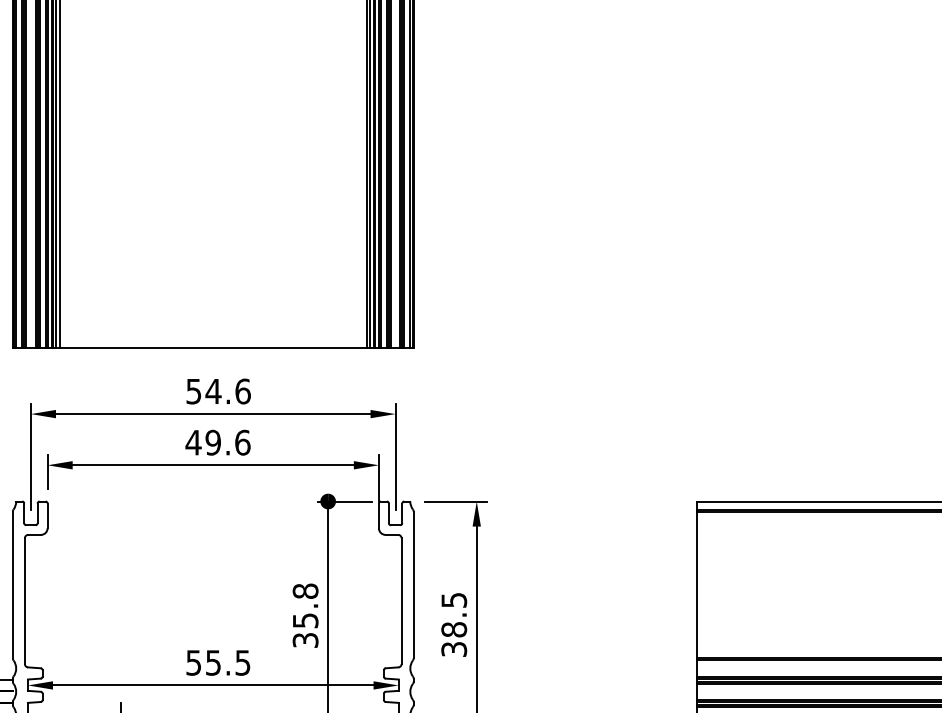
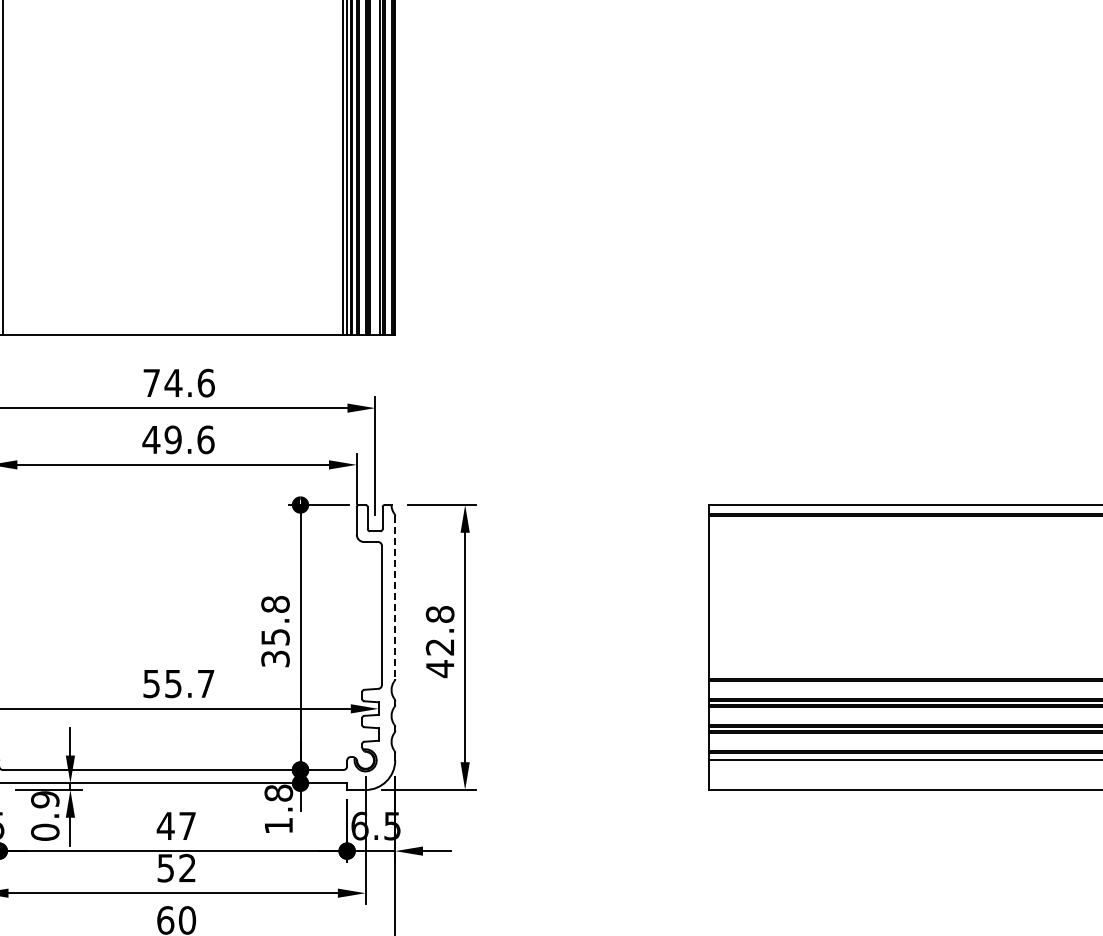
text: (193, 391) -> (151, 383), 54.6 -> 74.6
line: (413, 585) -> (395, 598), solid -> dashed
text: (453, 625) -> (439, 642), 38.5 -> 42.8
text: (243, 663) -> (206, 684), 55.5 -> 55.7

